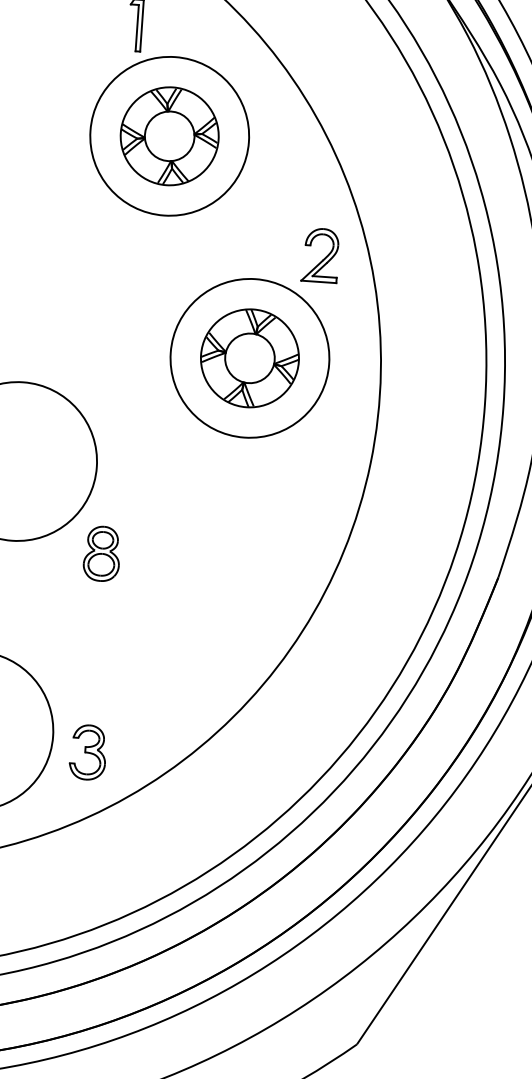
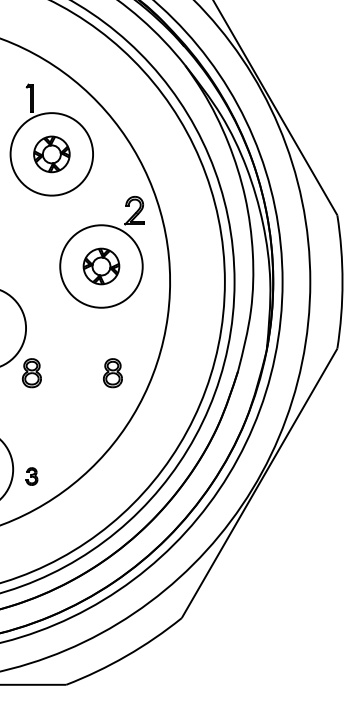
part: (169, 136) -> (51, 154), size x0.7
part: (250, 358) -> (101, 266), size x0.7
part: (256, 565) -> (112, 373), added
part: (87, 752) -> (31, 476), size x0.6

